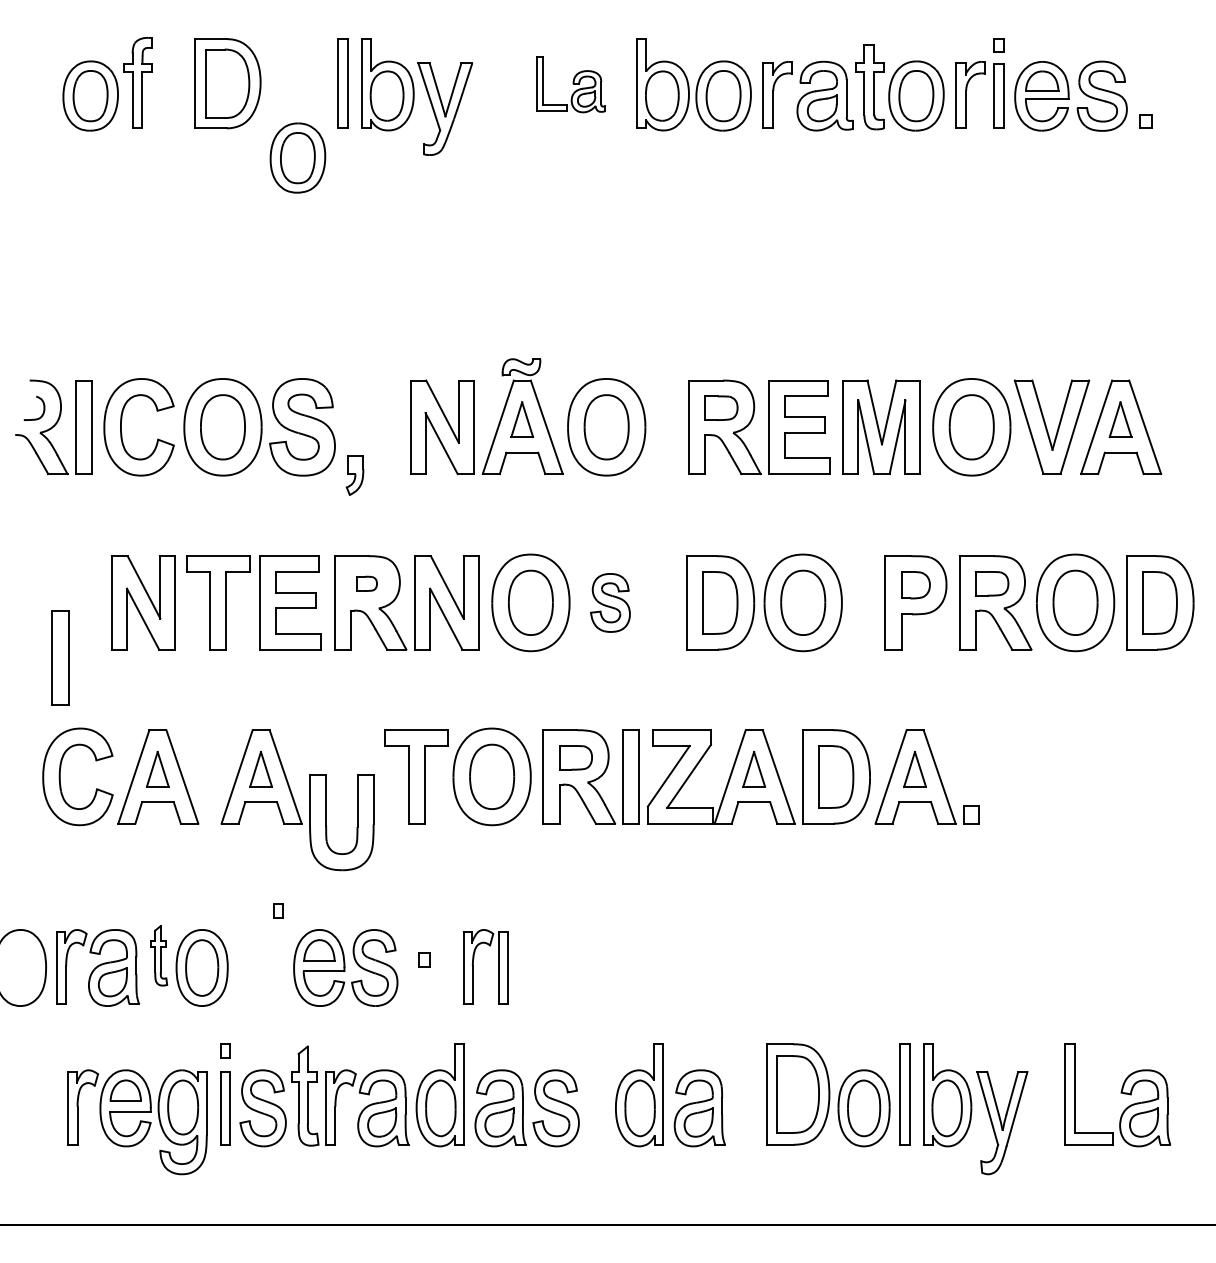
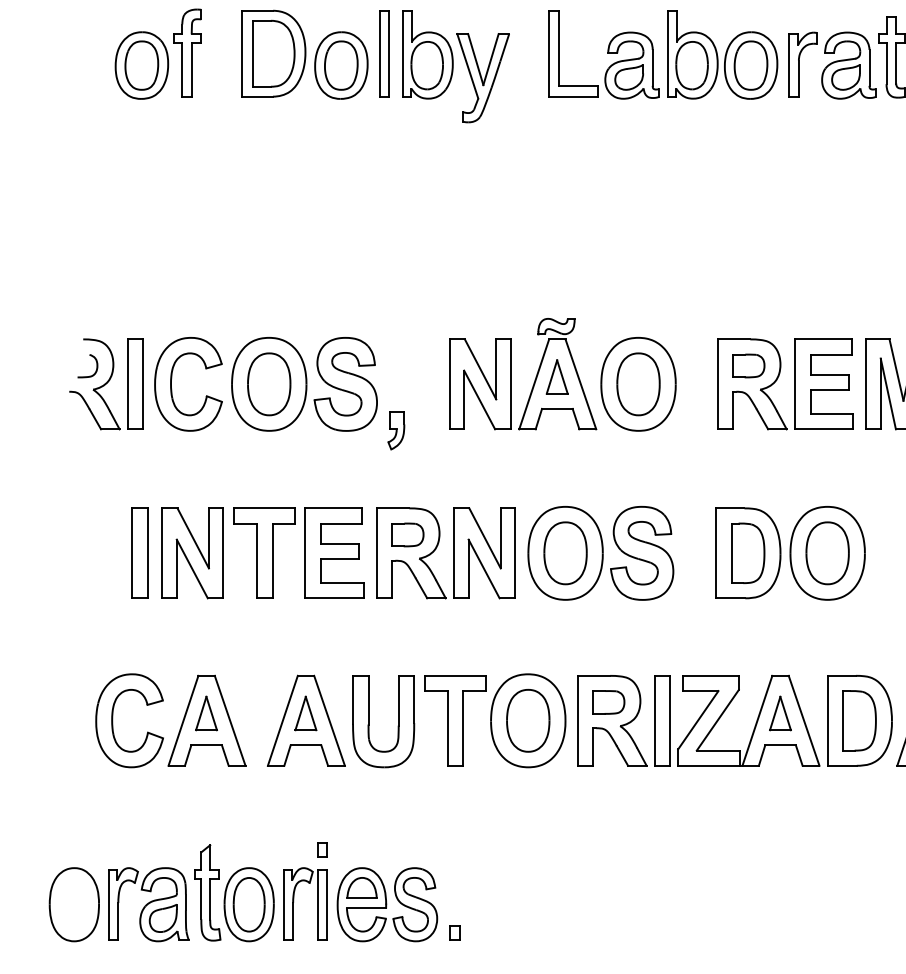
part: (570, 84) -> (603, 54), size x1.67
part: (297, 157) -> (340, 65), moved
part: (367, 583) -> (408, 534), size x1.67
part: (610, 602) -> (642, 552), size x1.67
part: (60, 657) -> (139, 552), moved
part: (327, 826) -> (369, 725), moved
part: (159, 955) -> (208, 892), size x1.67
part: (424, 959) -> (455, 932), moved
part: (473, 966) -> (293, 903), moved

